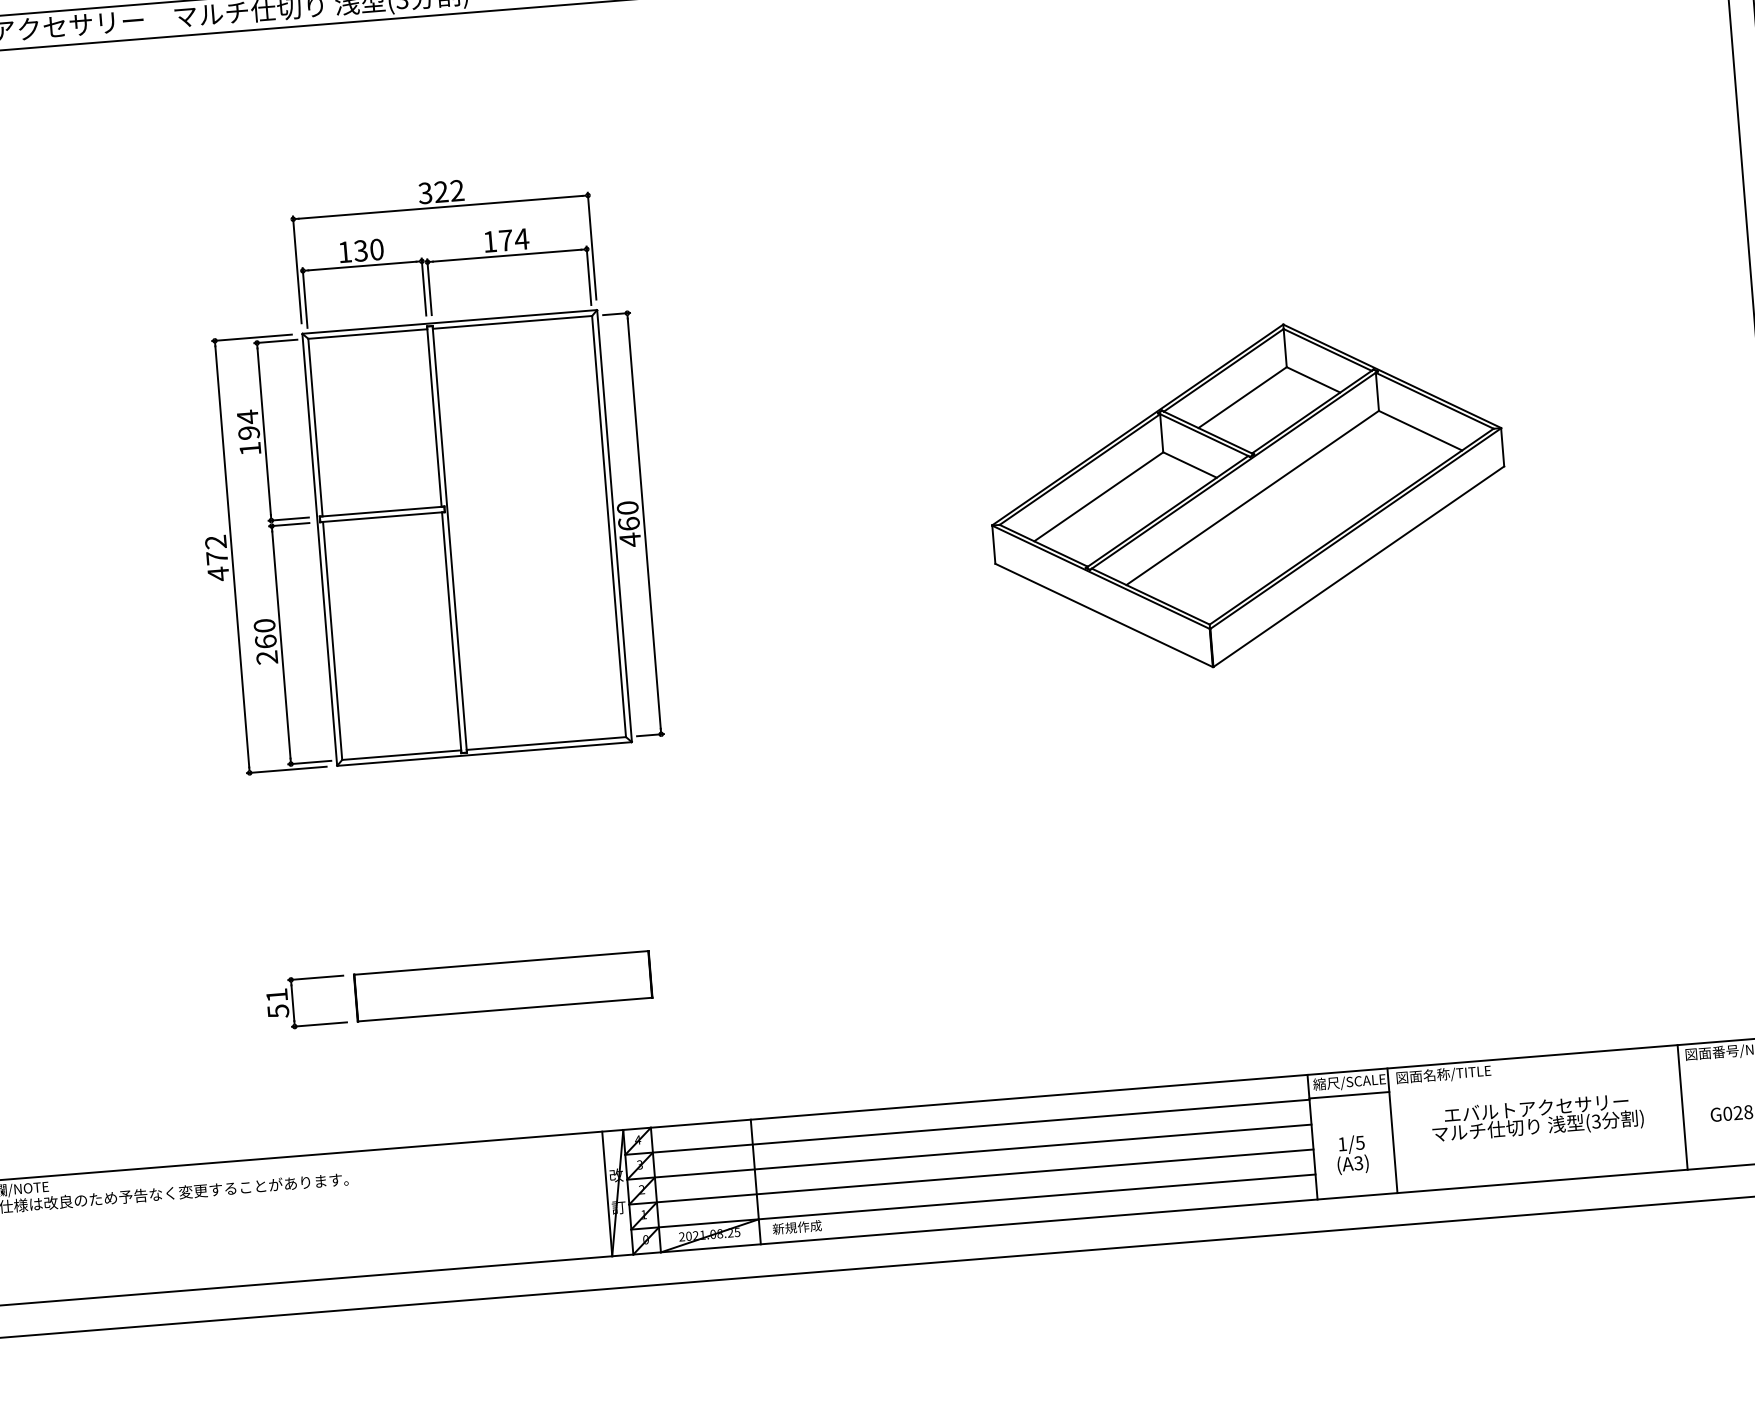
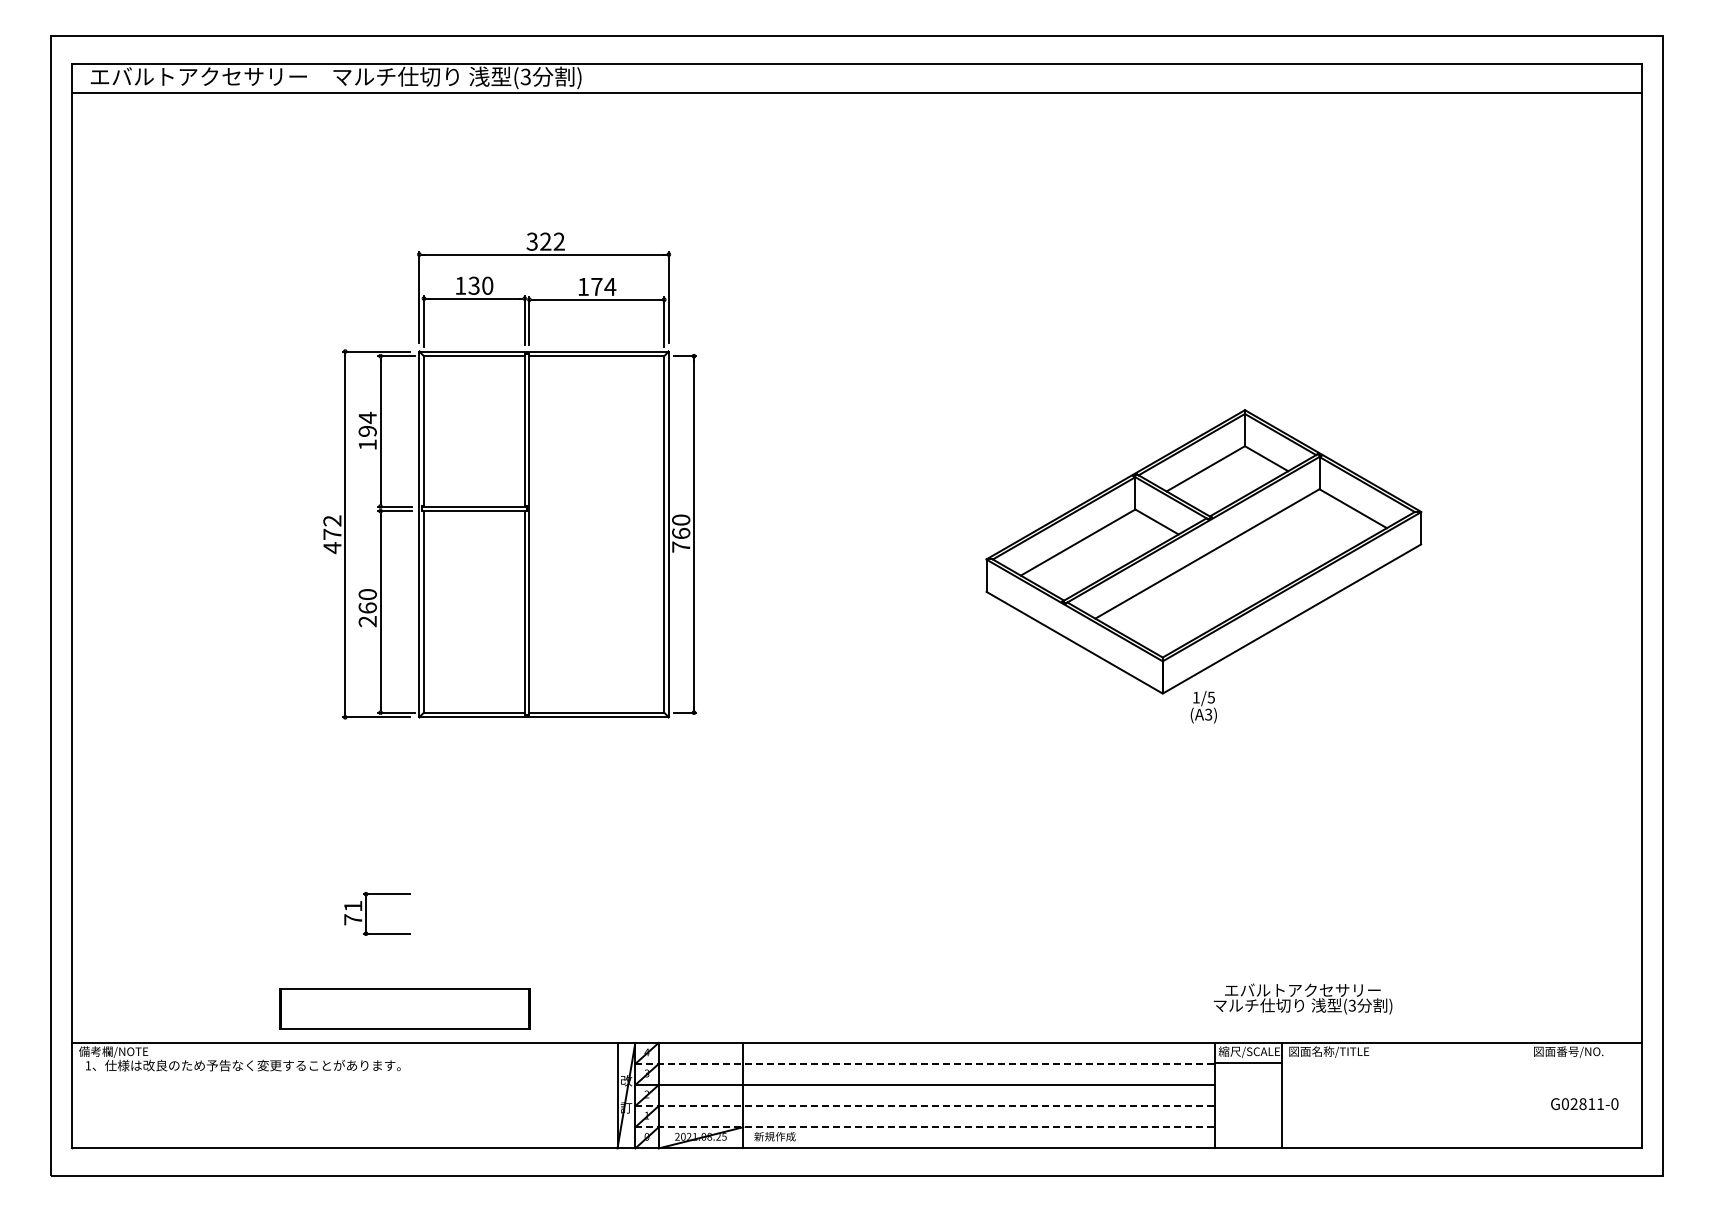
text: (630, 540) -> (681, 547), 460 -> 760
part: (502, 985) -> (404, 1008), moved
text: (278, 1010) -> (353, 919), 51 -> 71
line: (1682, 1107) -> (1527, 1095), removed
text: (1536, 1117) -> (1302, 998), moved
line: (966, 1126) -> (924, 1063), solid -> dashed
text: (1351, 1155) -> (1203, 707), moved
line: (970, 1177) -> (924, 1106), solid -> dashed
line: (972, 1202) -> (924, 1127), solid -> dashed

